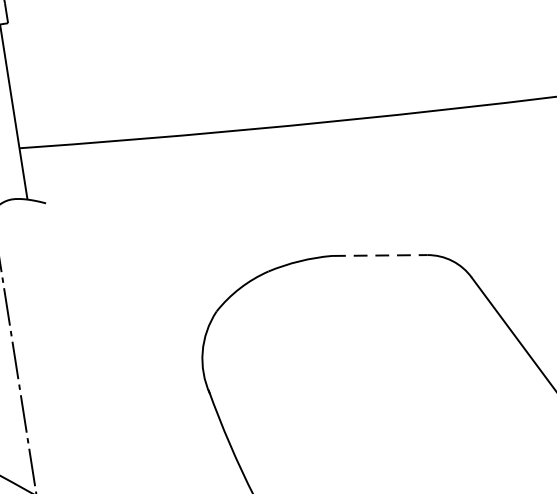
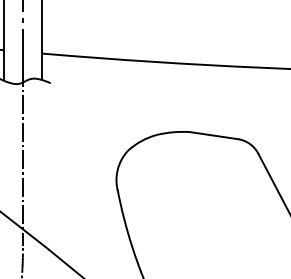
line: (380, 255) -> (214, 135), dashed -> solid

